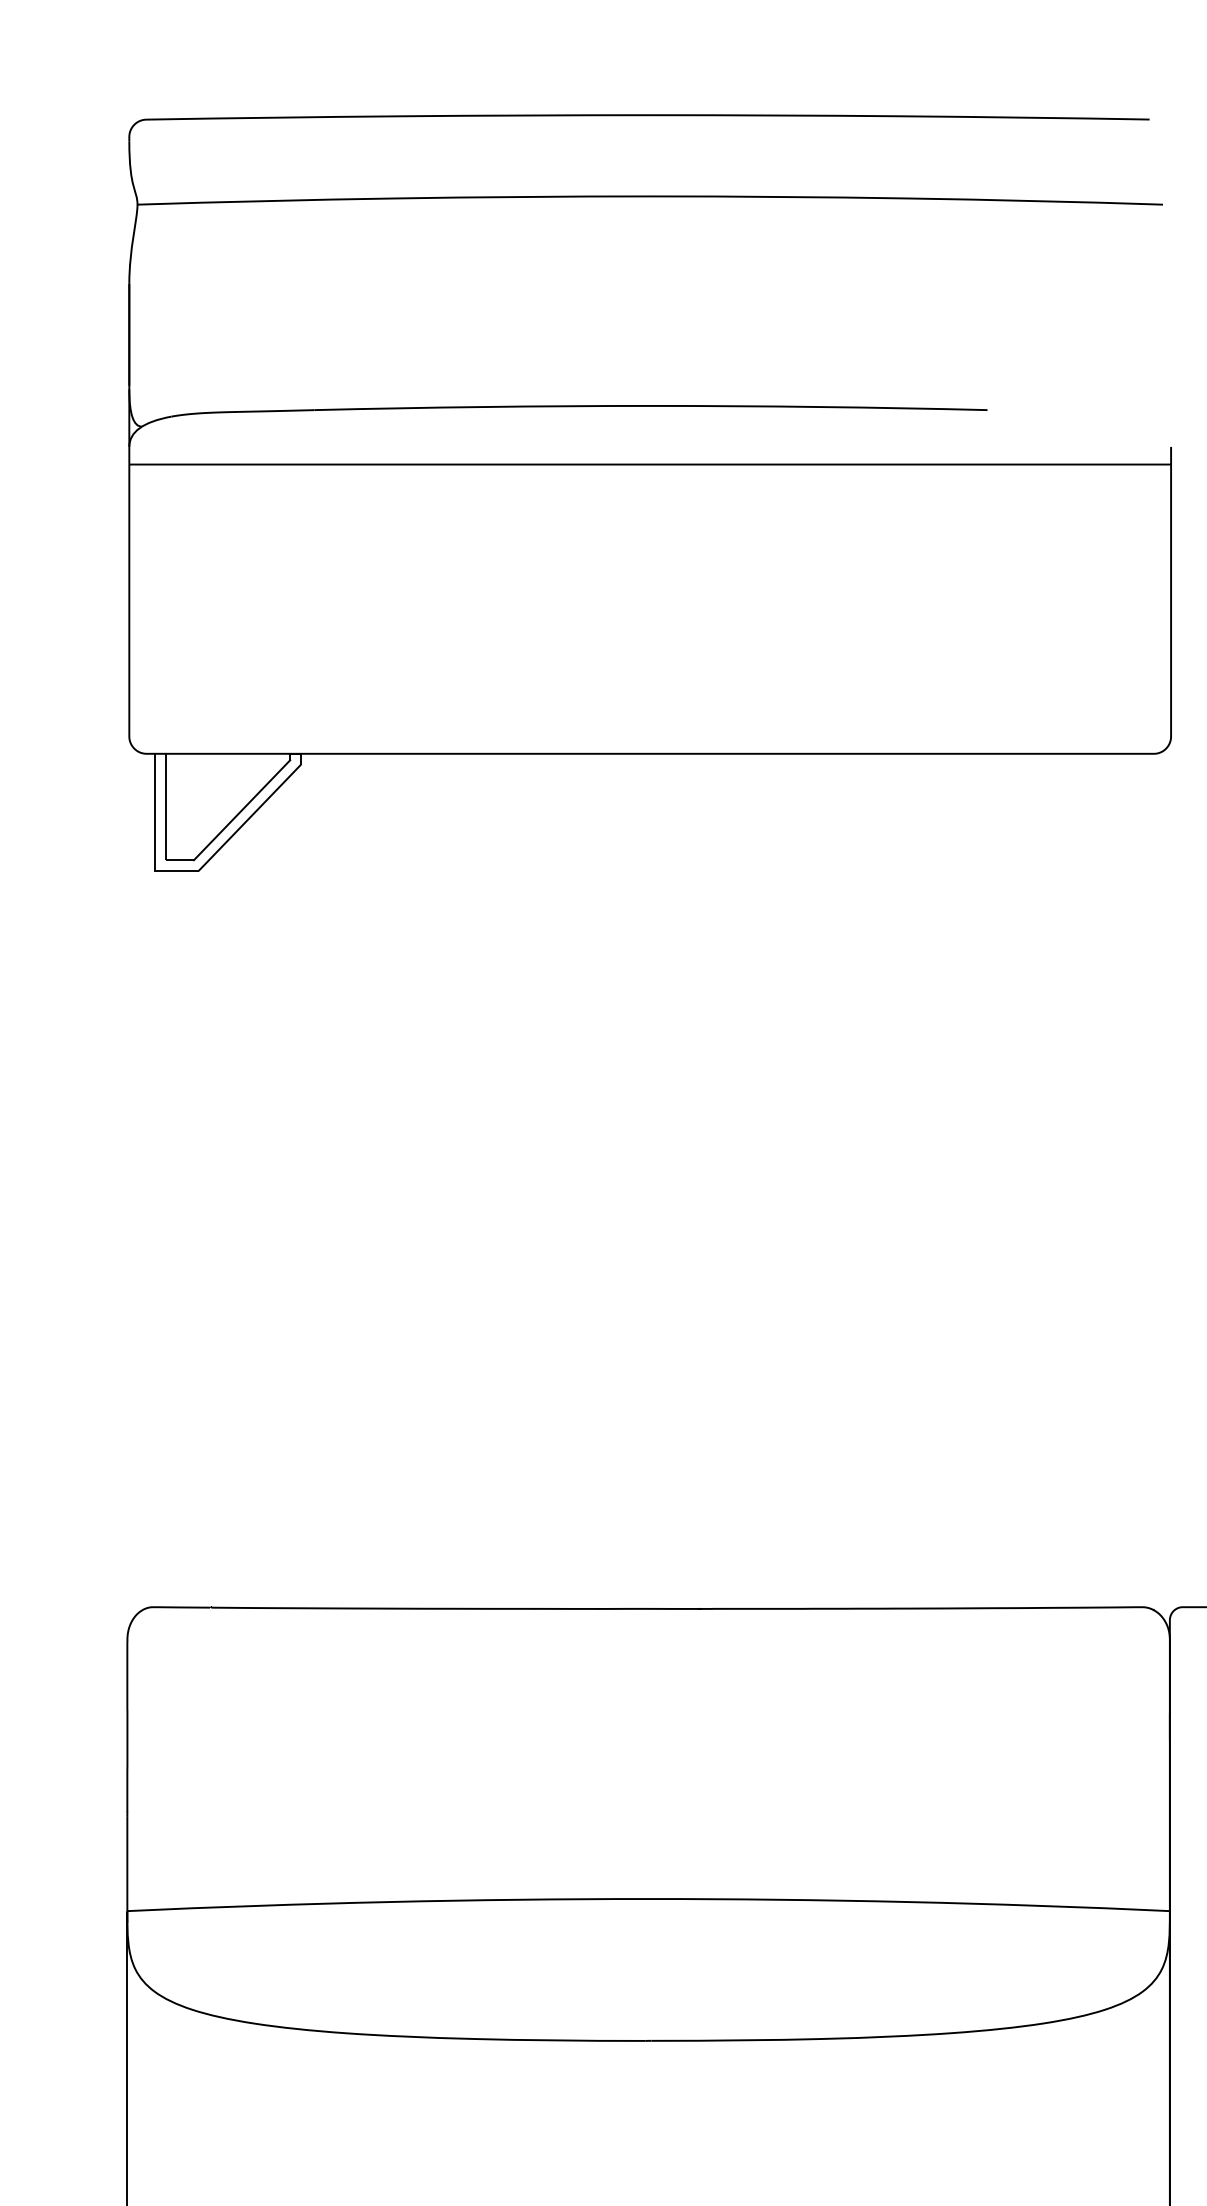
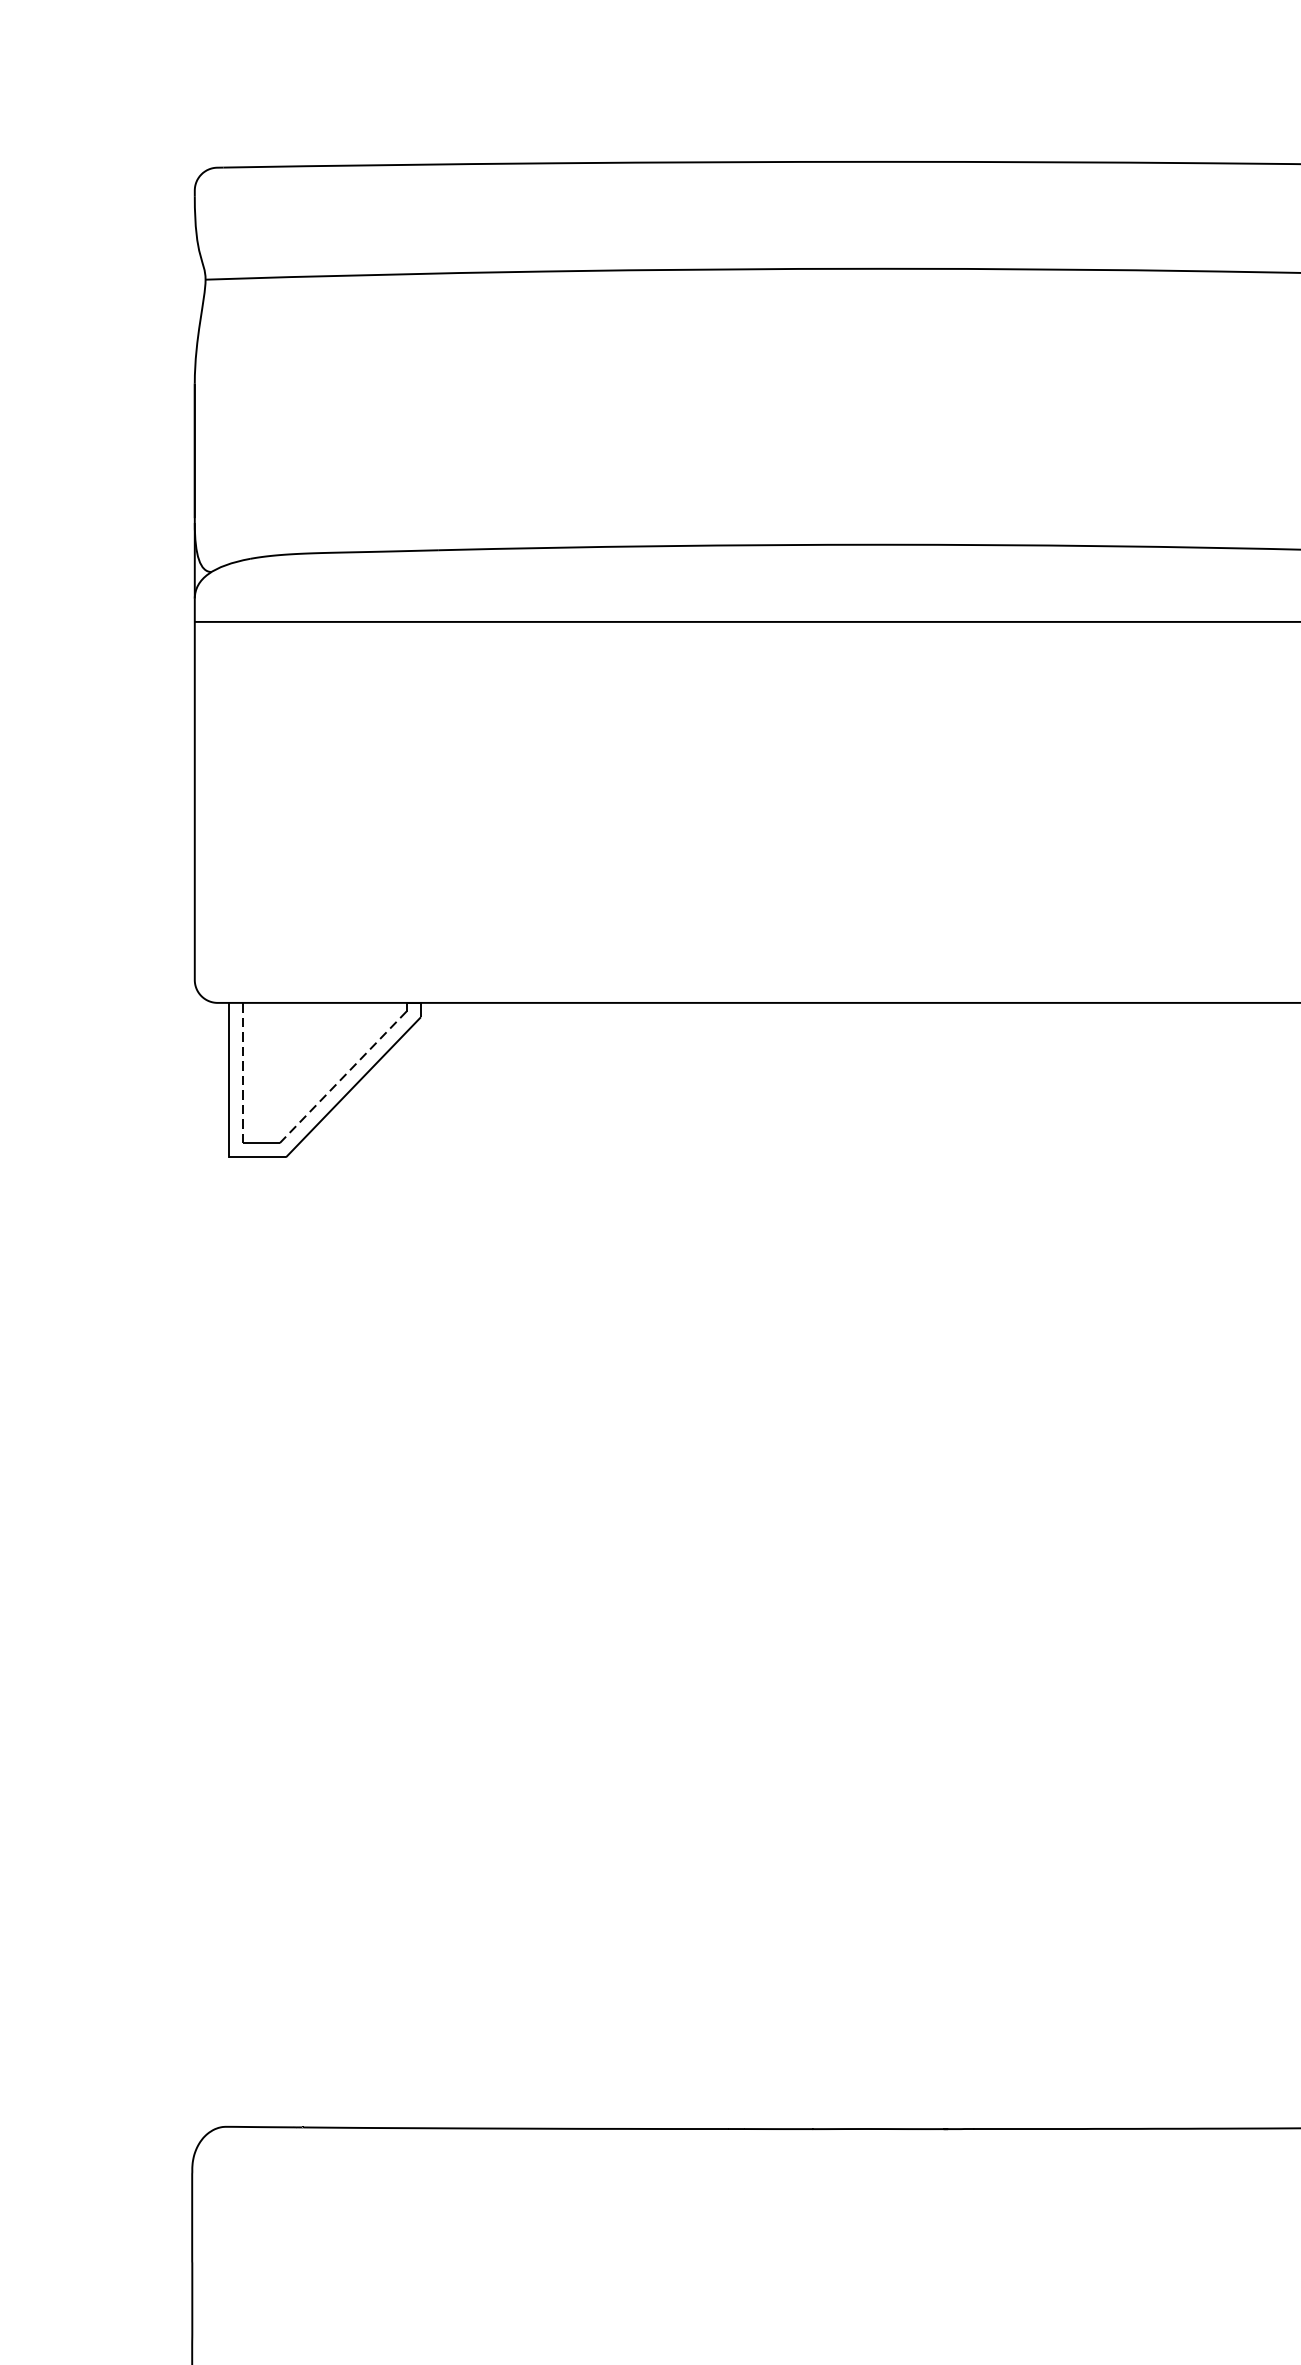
line: (165, 806) -> (242, 1072), solid -> dashed
line: (241, 810) -> (342, 1077), solid -> dashed

